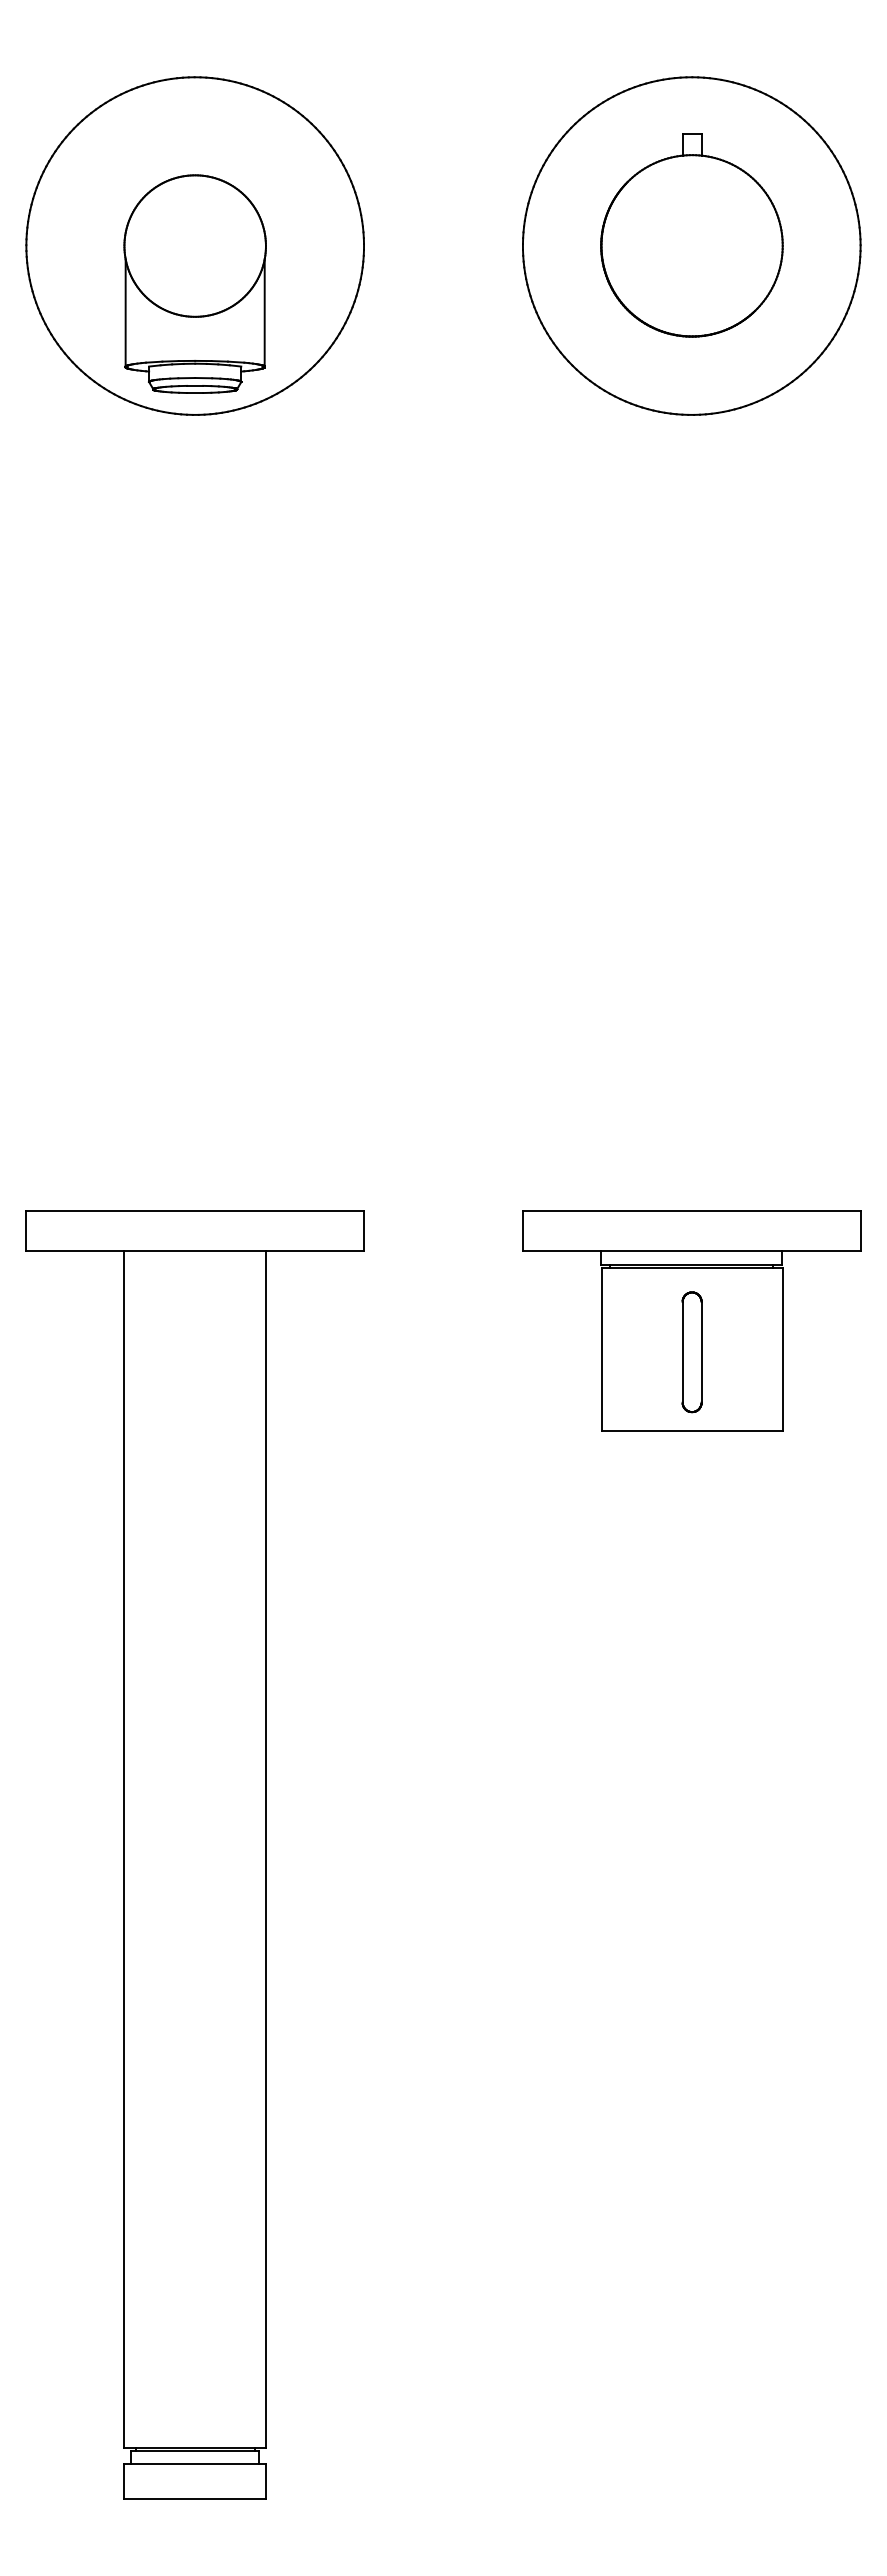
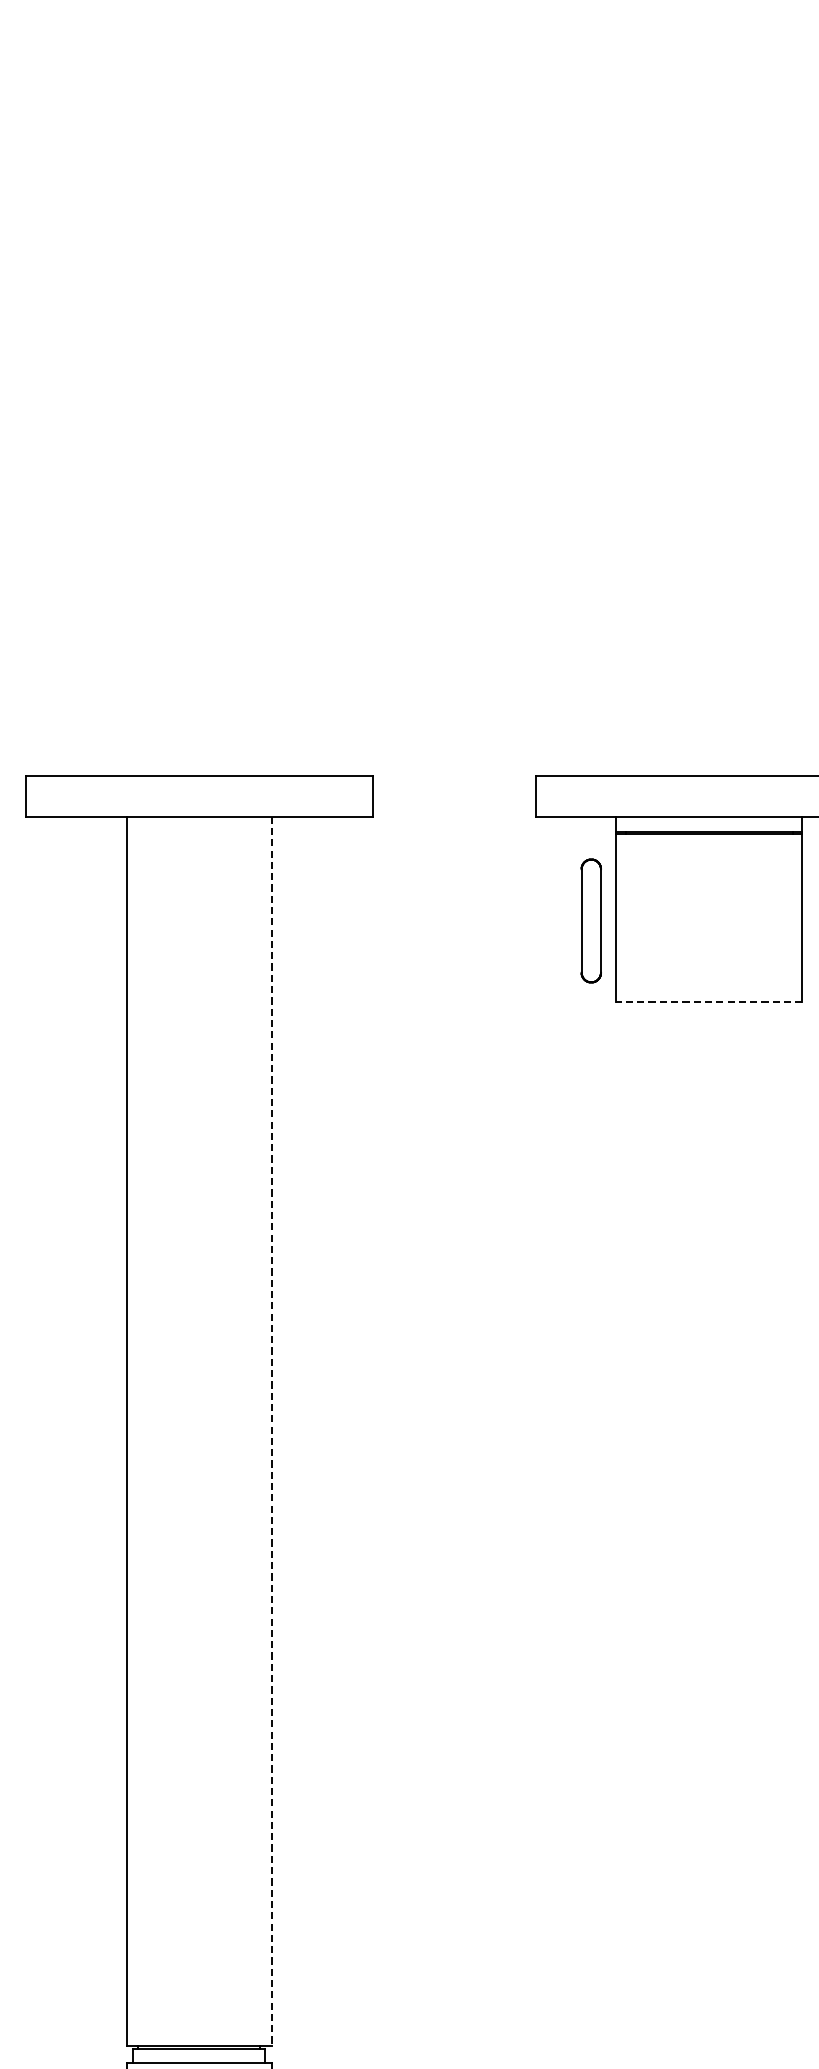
part: (691, 1352) -> (590, 921), moved
line: (692, 1431) -> (709, 1002), solid -> dashed
line: (265, 1849) -> (271, 1431), solid -> dashed

